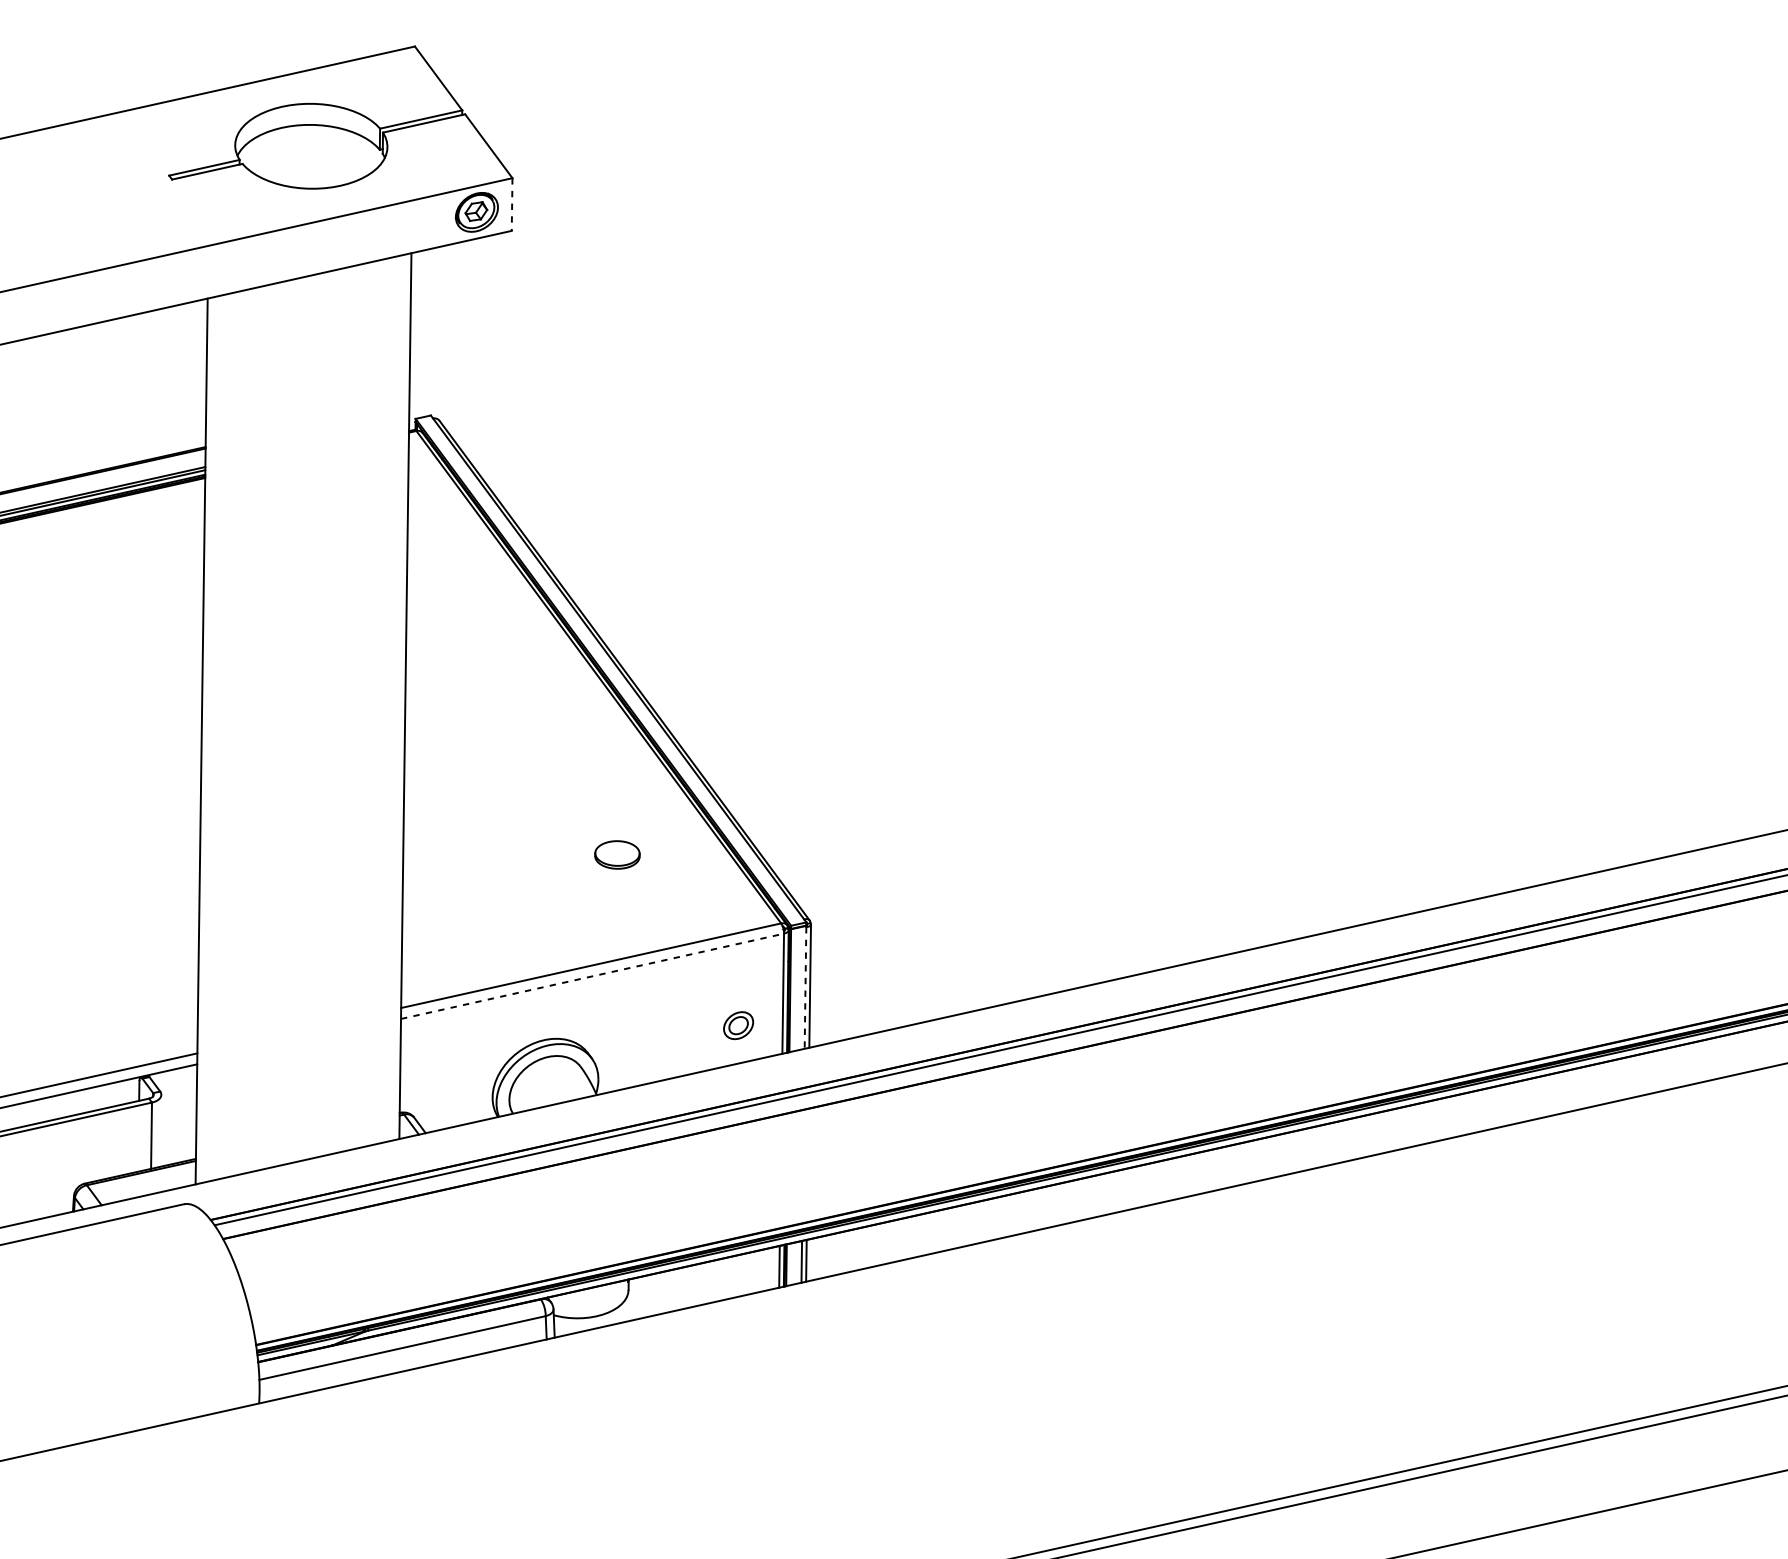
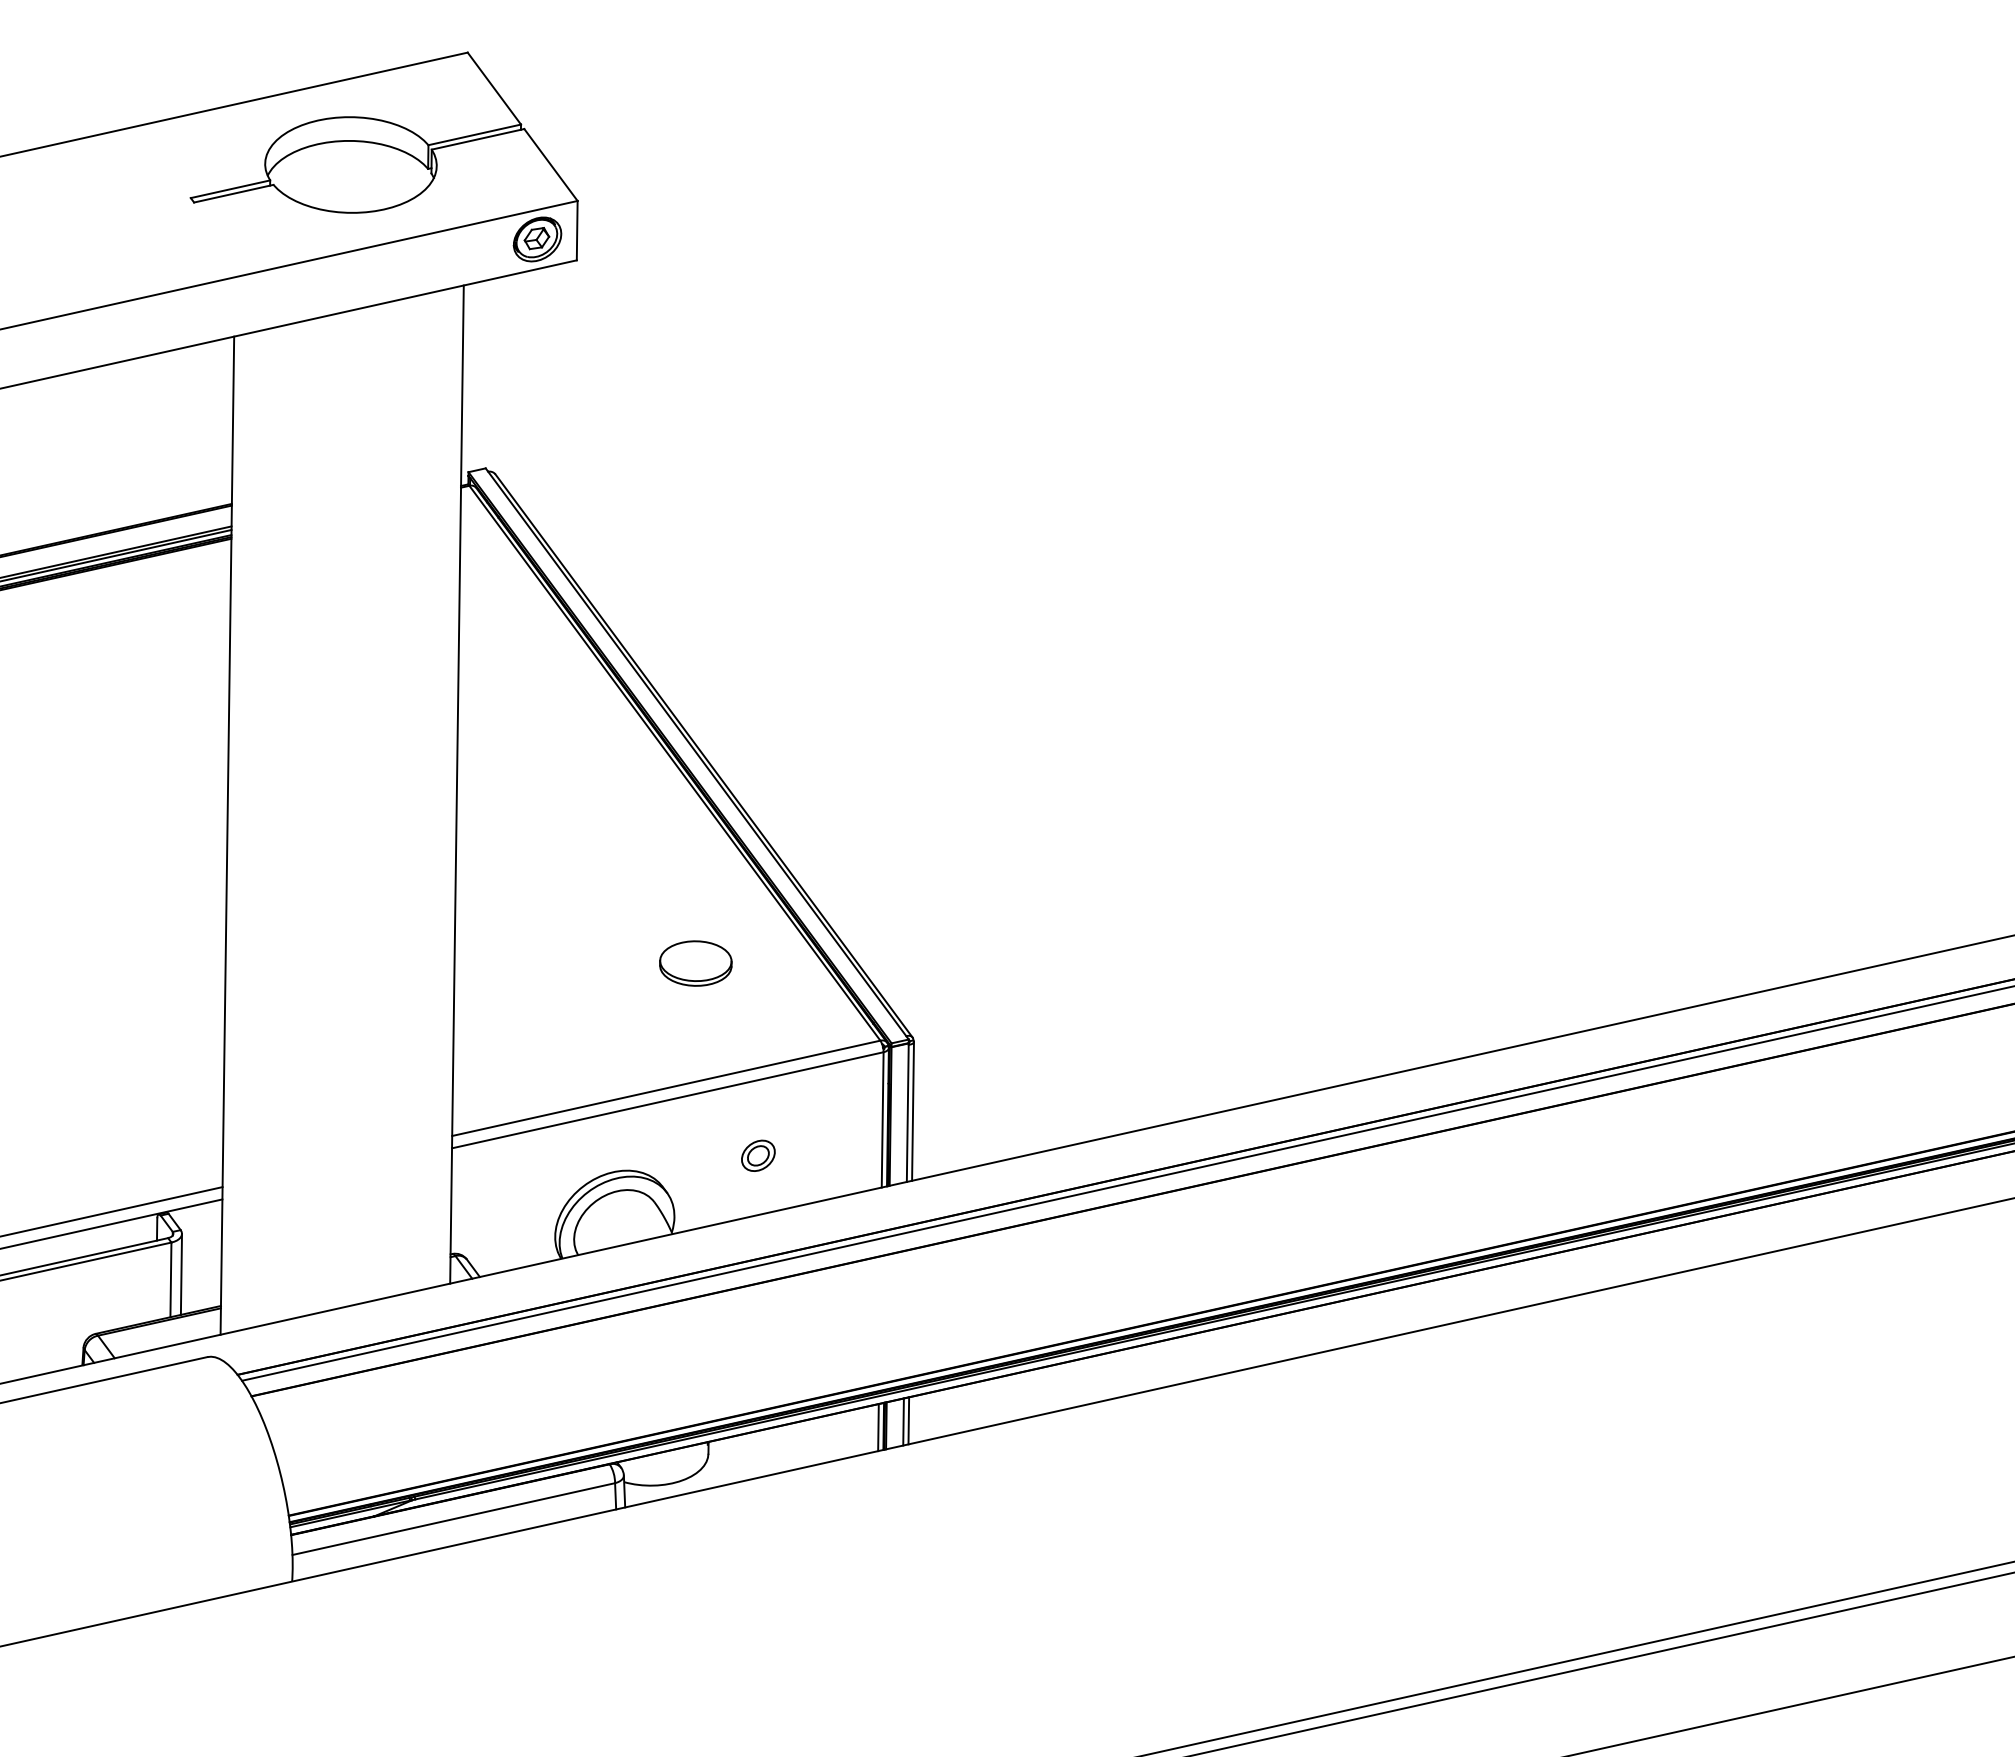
line: (512, 204) -> (577, 230), dashed -> solid
part: (617, 854) -> (695, 963), size x1.43
line: (593, 976) -> (668, 1100), dashed -> solid
line: (805, 988) -> (907, 1113), dashed -> solid
part: (738, 1025) -> (758, 1155), moved
line: (160, 1130) -> (181, 1273), added

